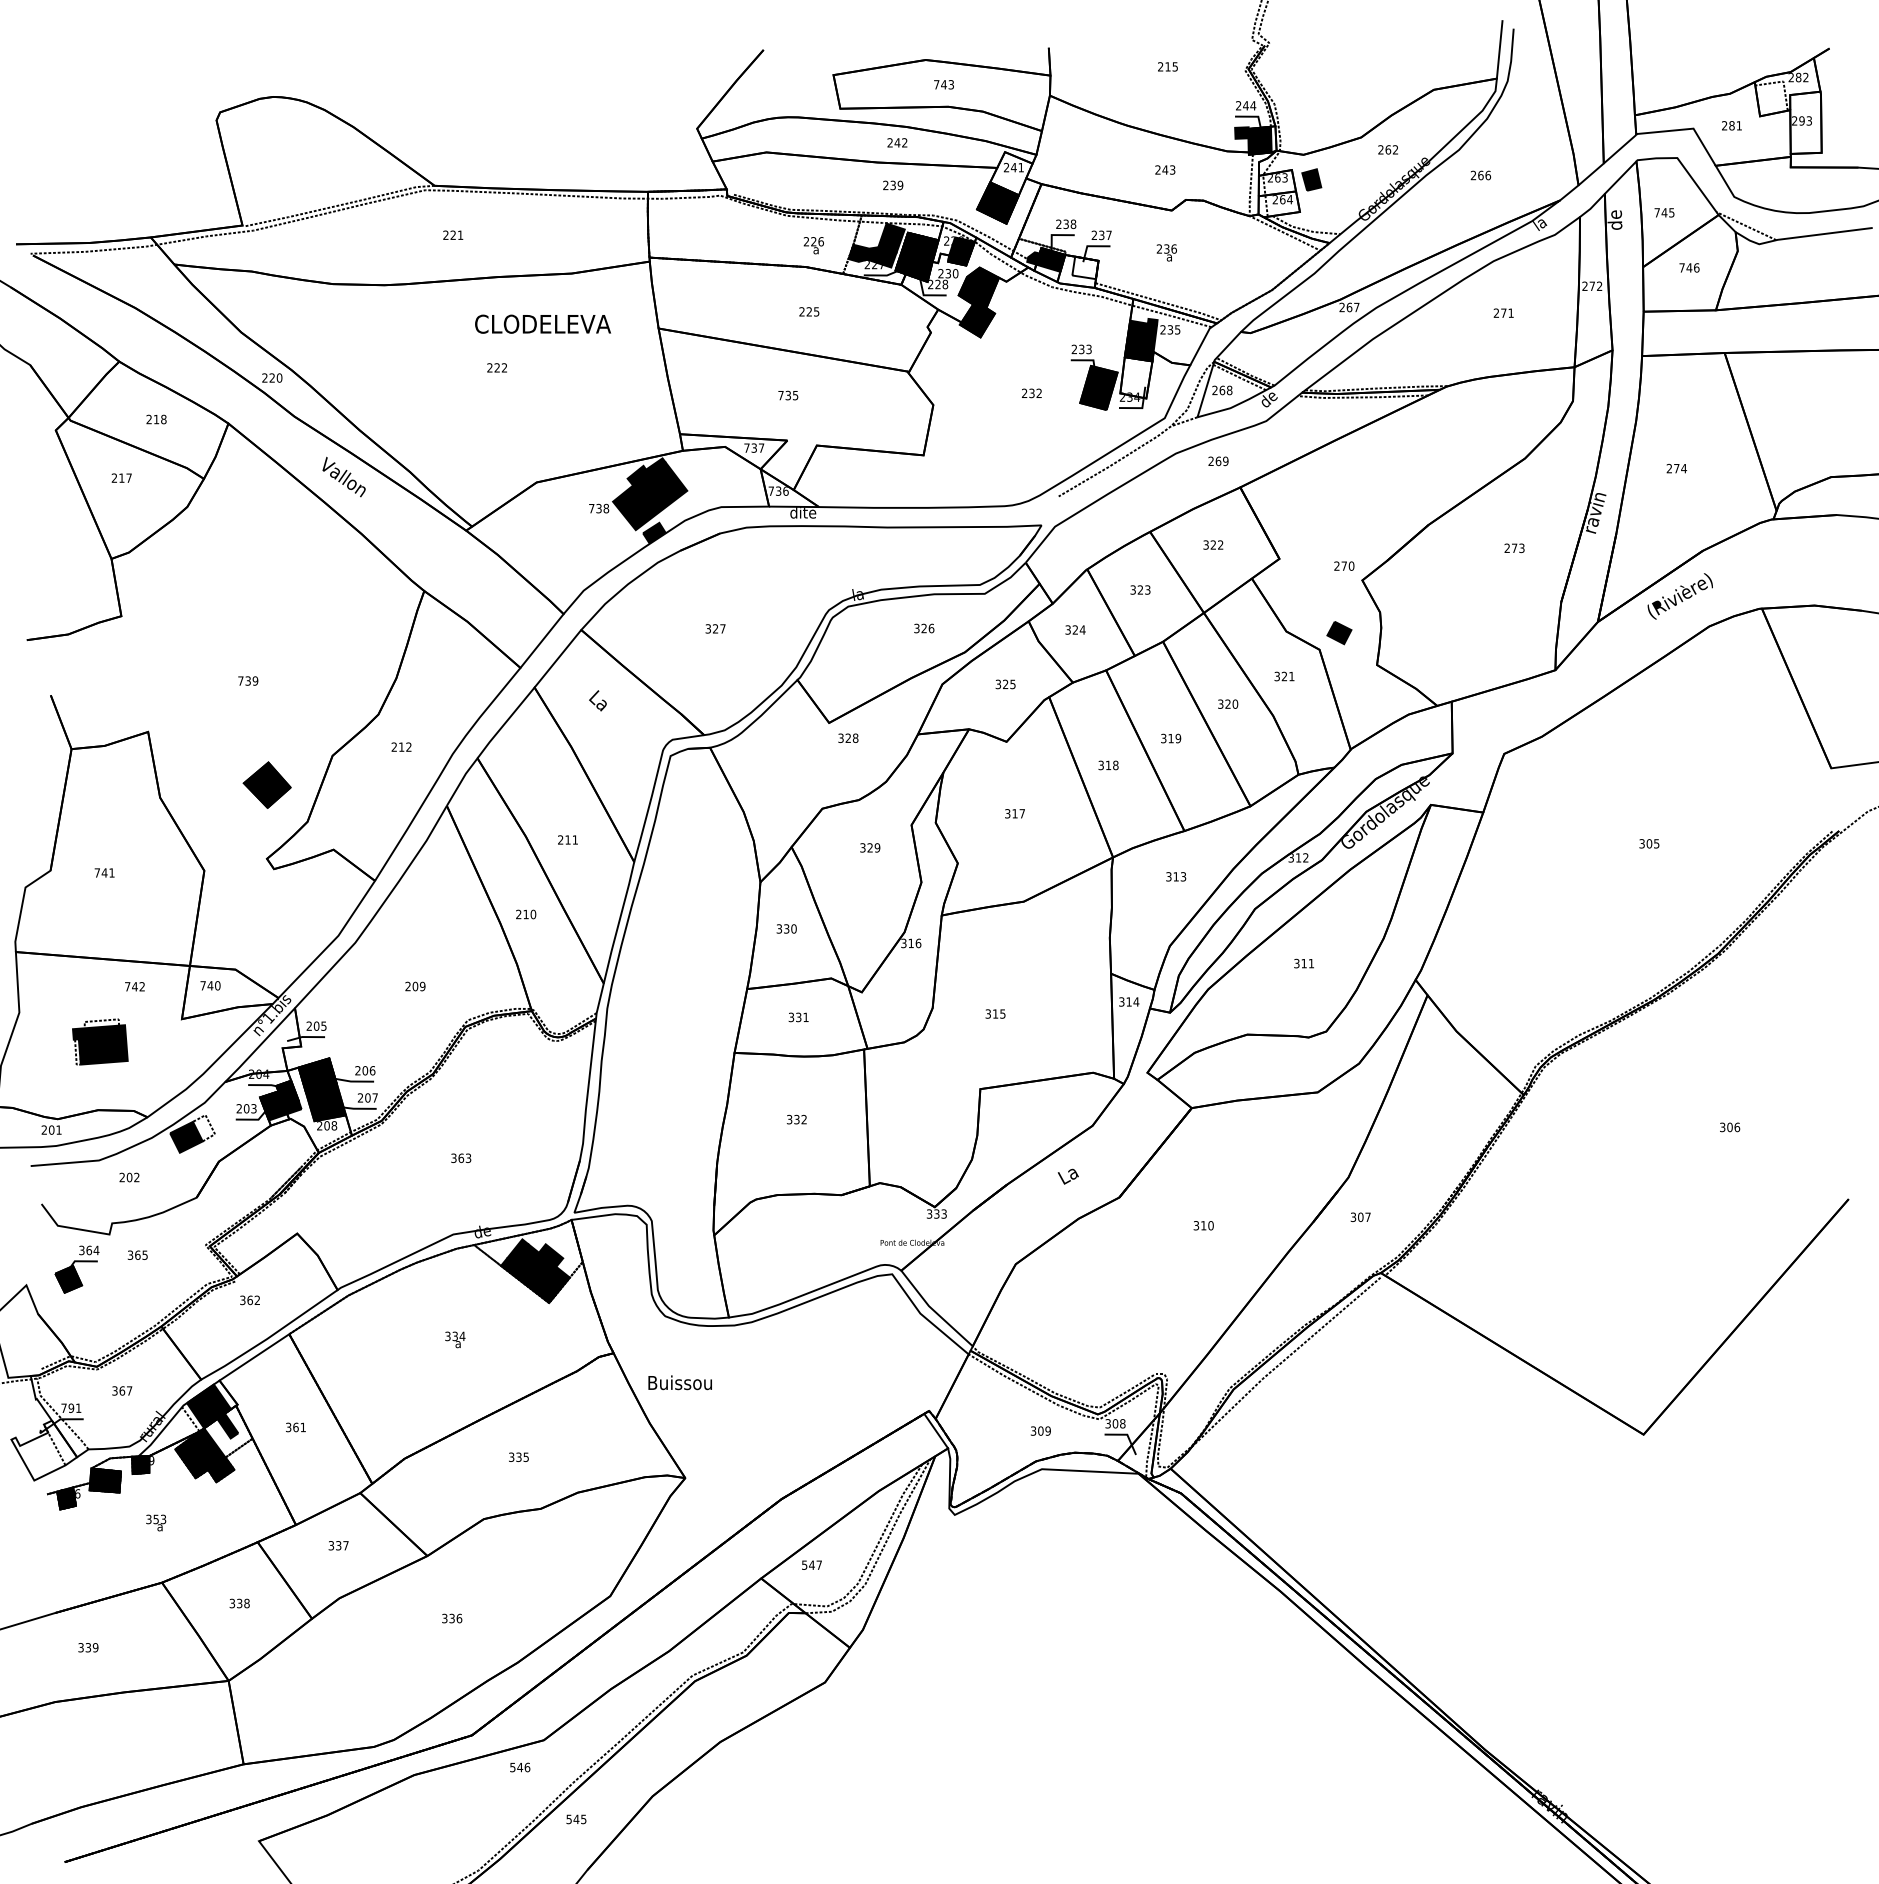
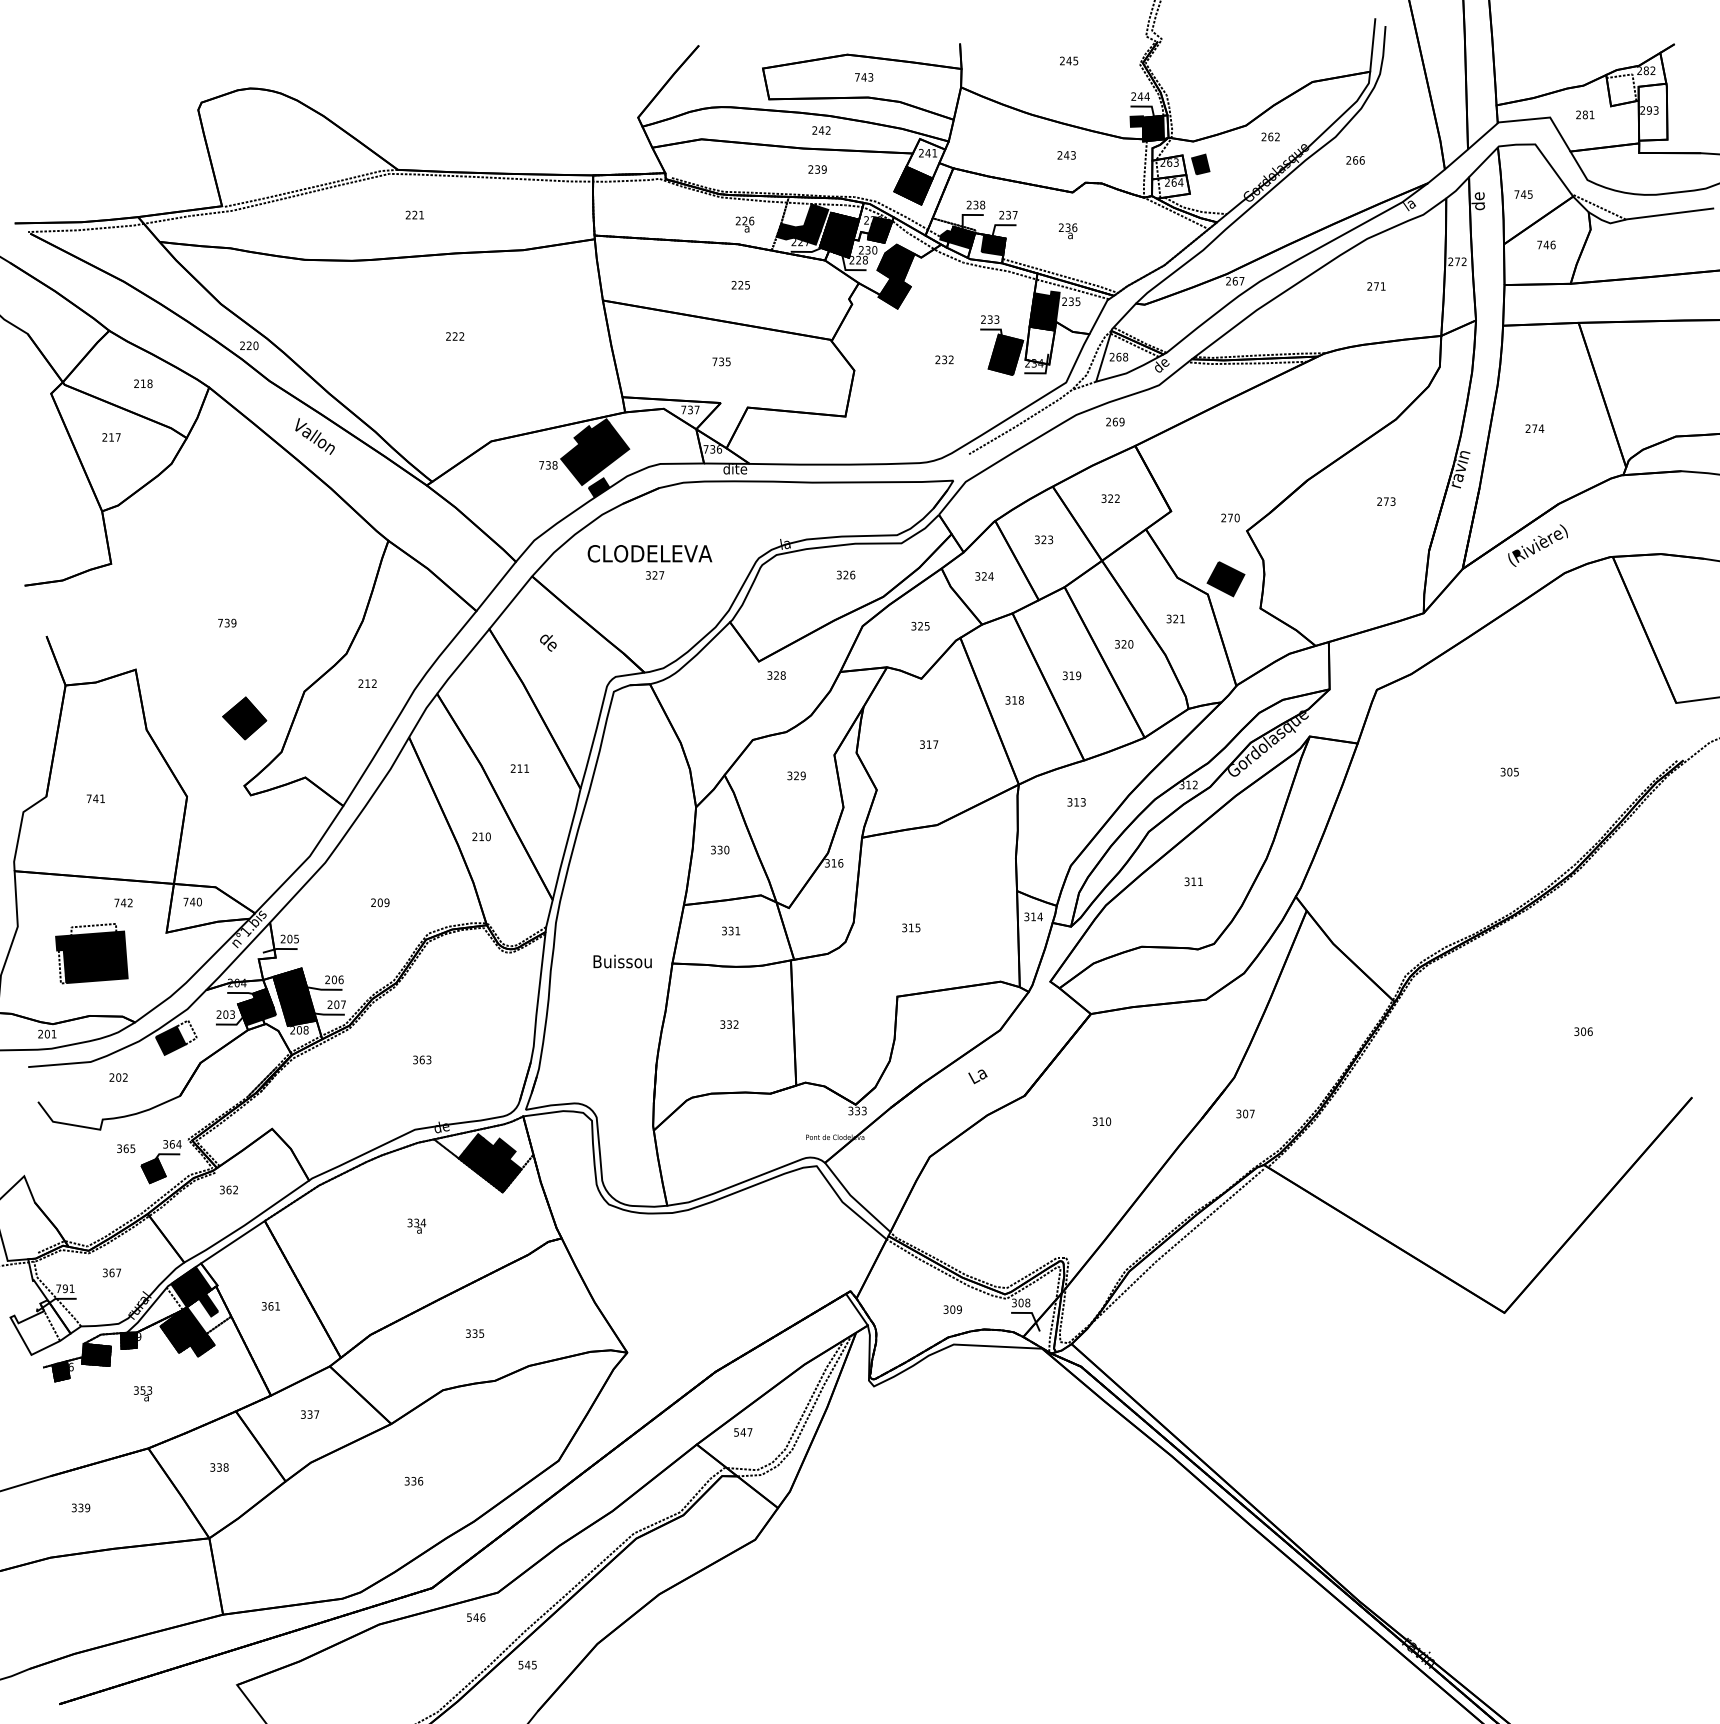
text: (1167, 66) -> (1068, 60), 215 -> 245
fill: (1085, 267) -> (993, 244), added
text: (542, 323) -> (649, 553), moved
part: (1339, 632) -> (1226, 578), size x1.67
text: (598, 701) -> (547, 641), La -> de
part: (100, 1041) -> (92, 953), size x1.43
part: (76, 1269) -> (160, 1161), moved
text: (679, 1382) -> (622, 961), moved

